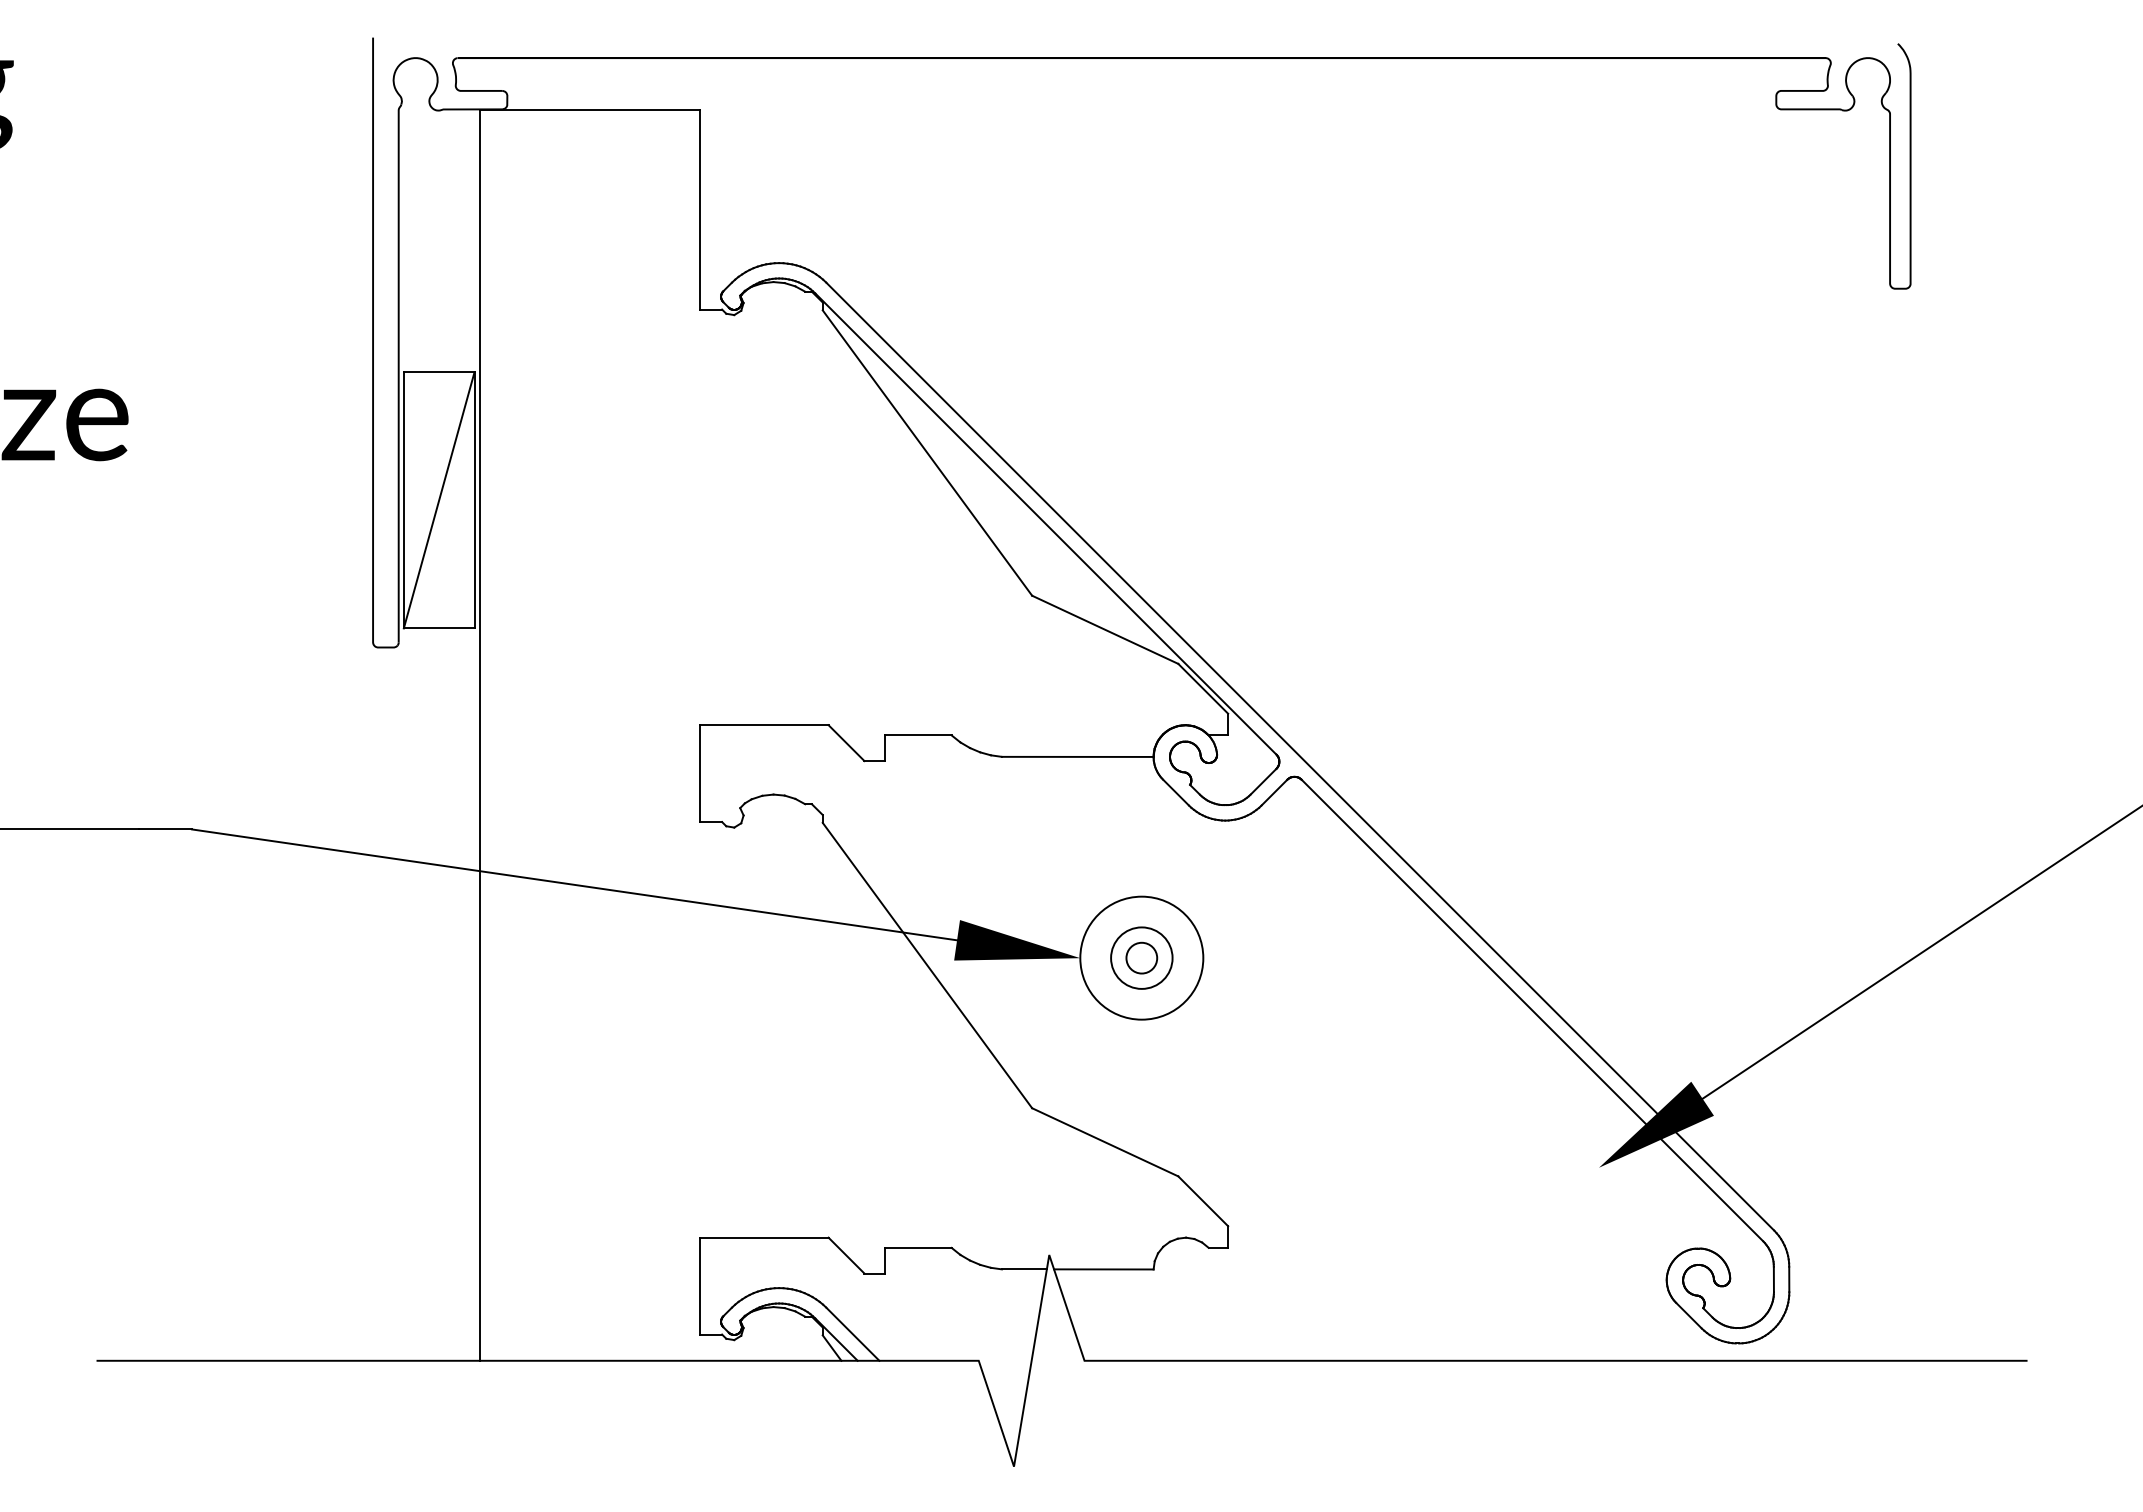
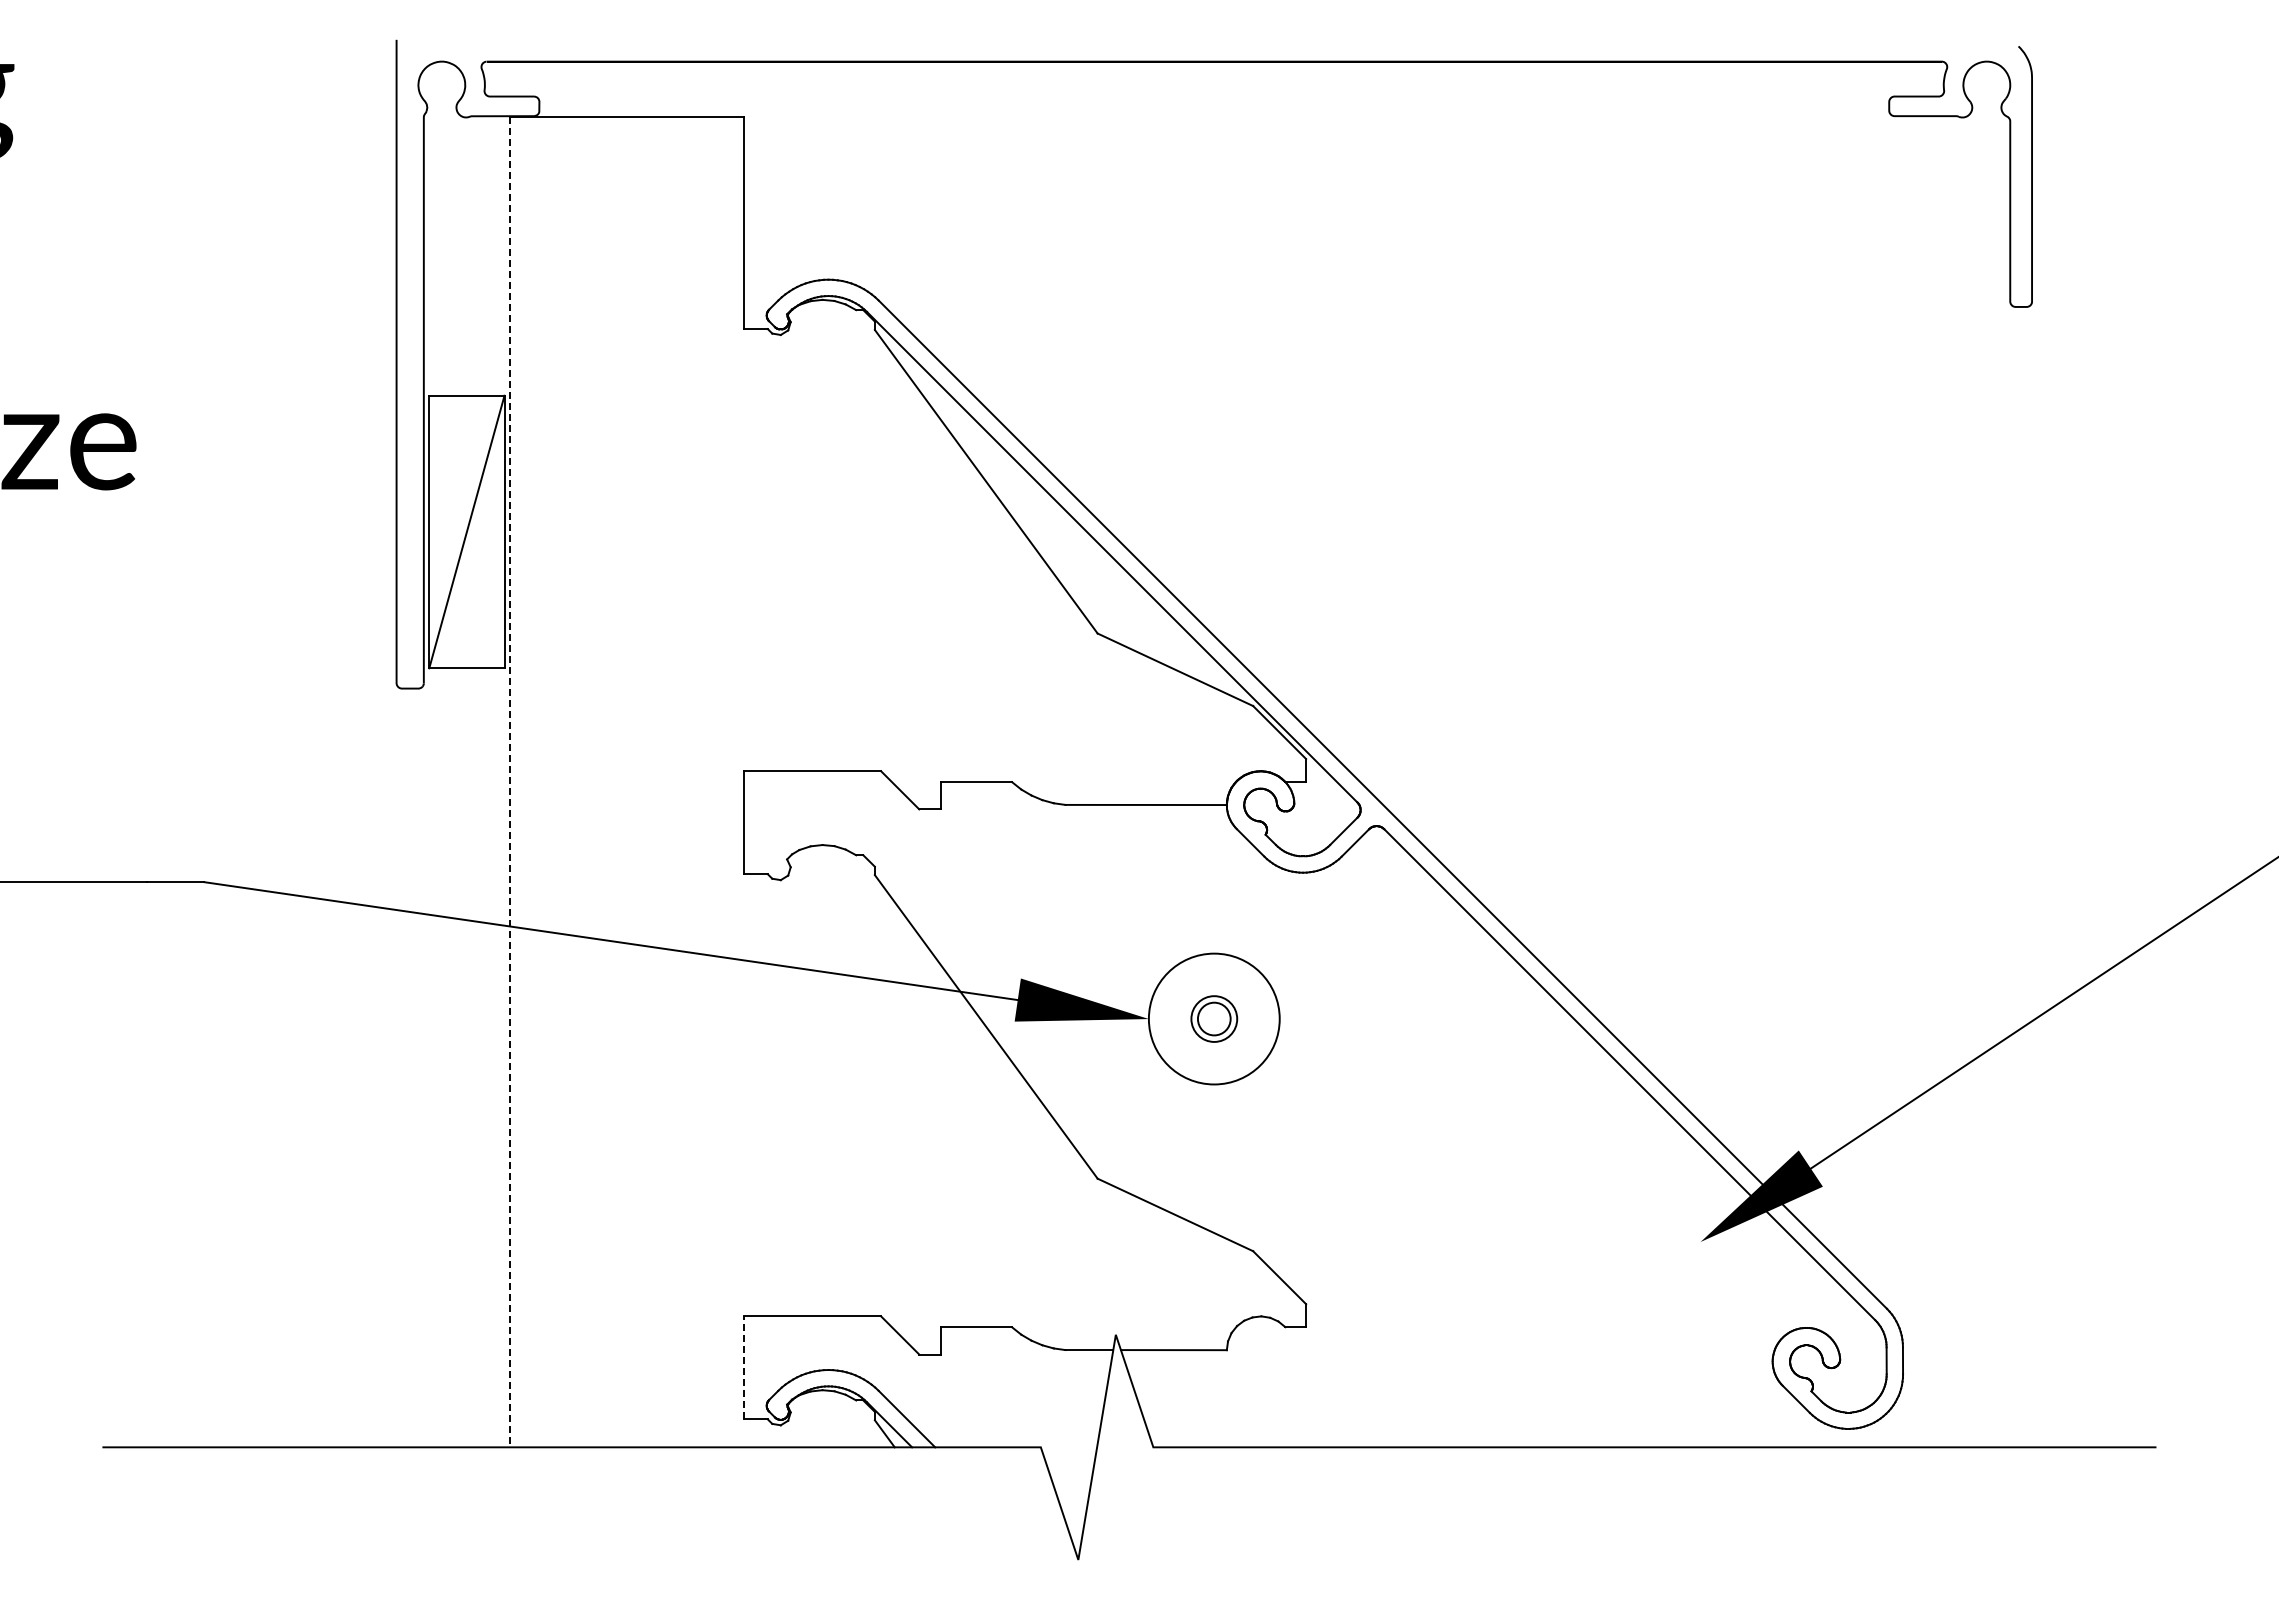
line: (480, 735) -> (510, 782), solid -> dashed
circle: (1142, 957) -> (1214, 1018), size x0.7
line: (700, 1285) -> (744, 1367), solid -> dashed

